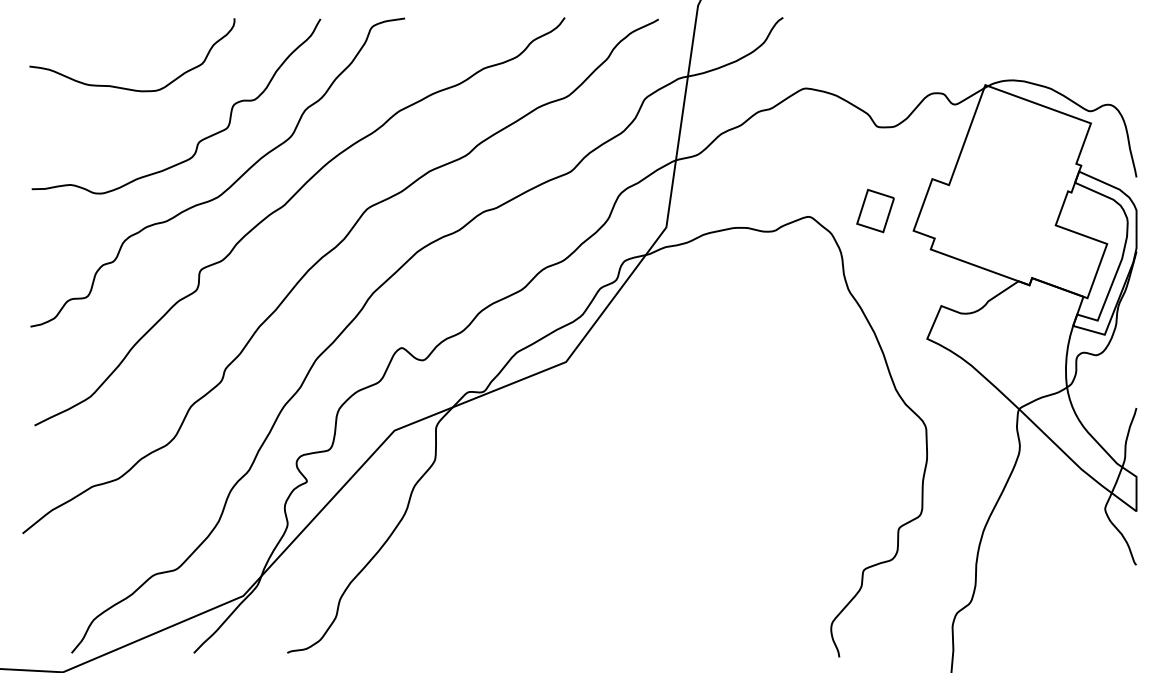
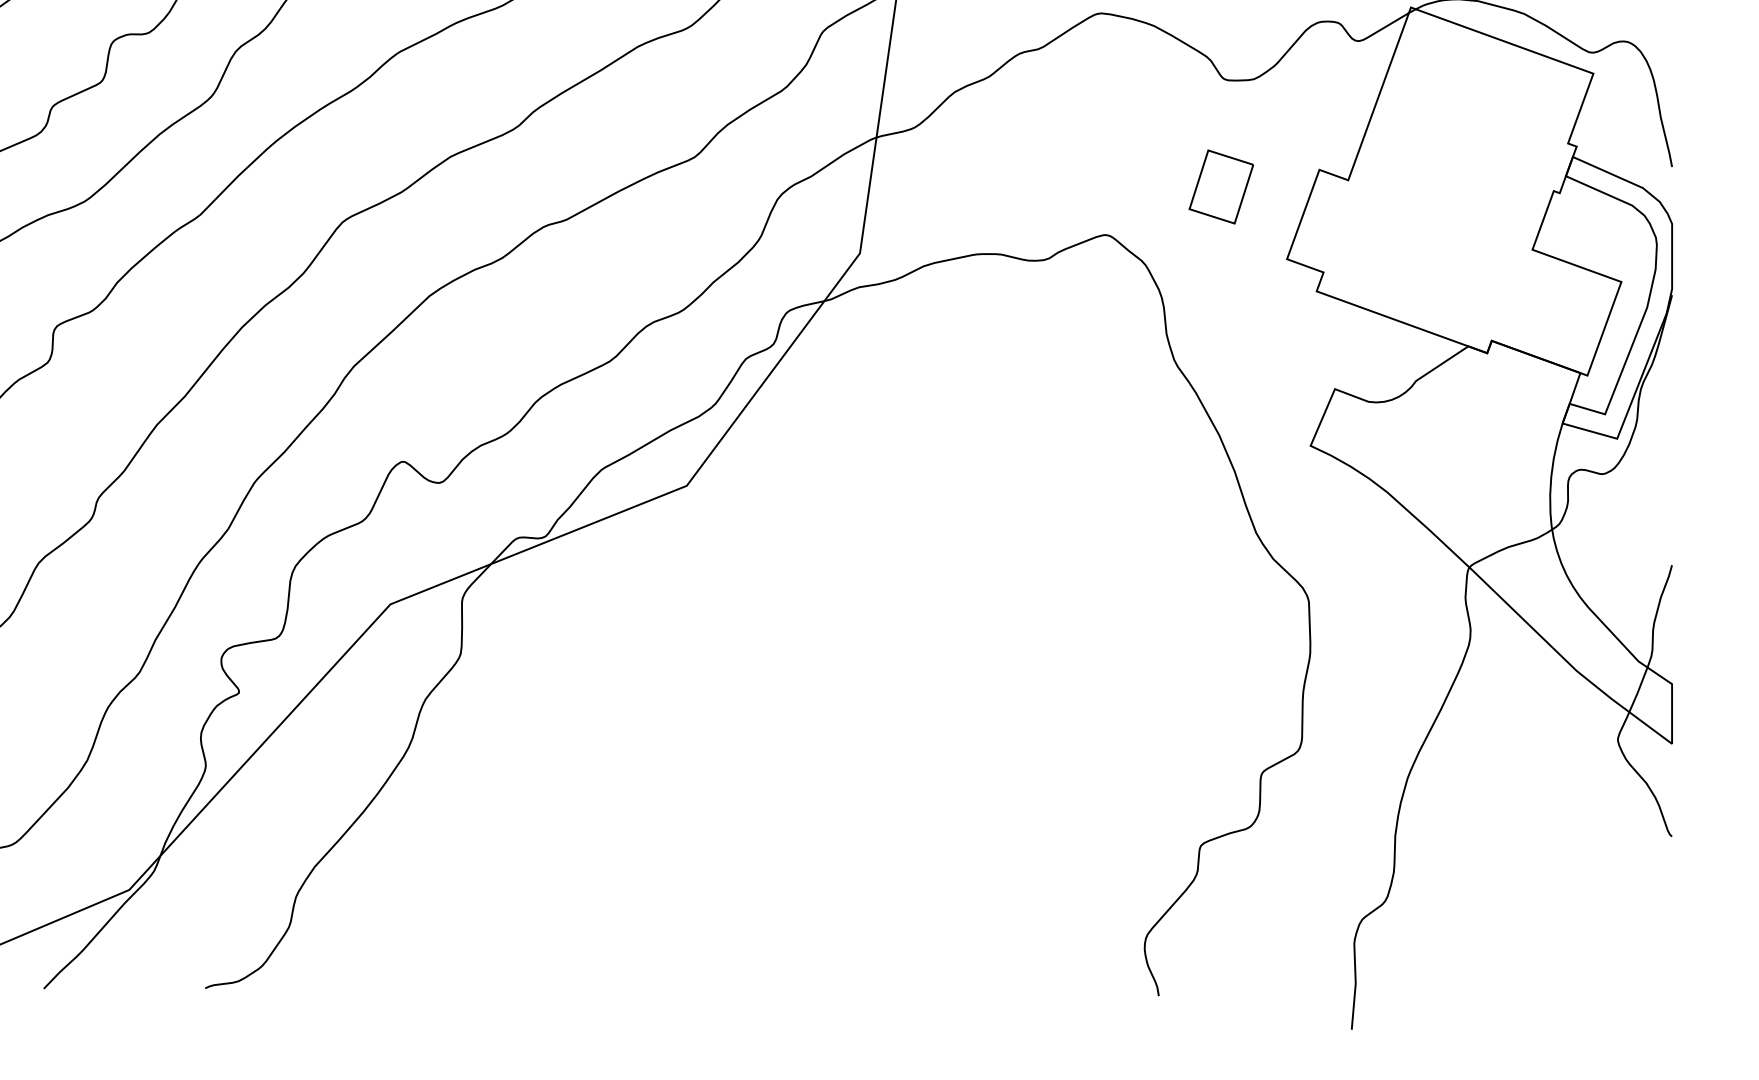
part: (875, 210) -> (1221, 186), moved

